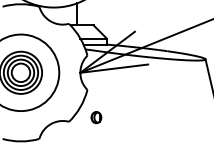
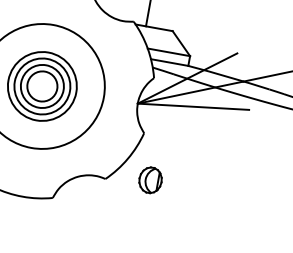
part: (96, 117) -> (150, 180), size x1.43

